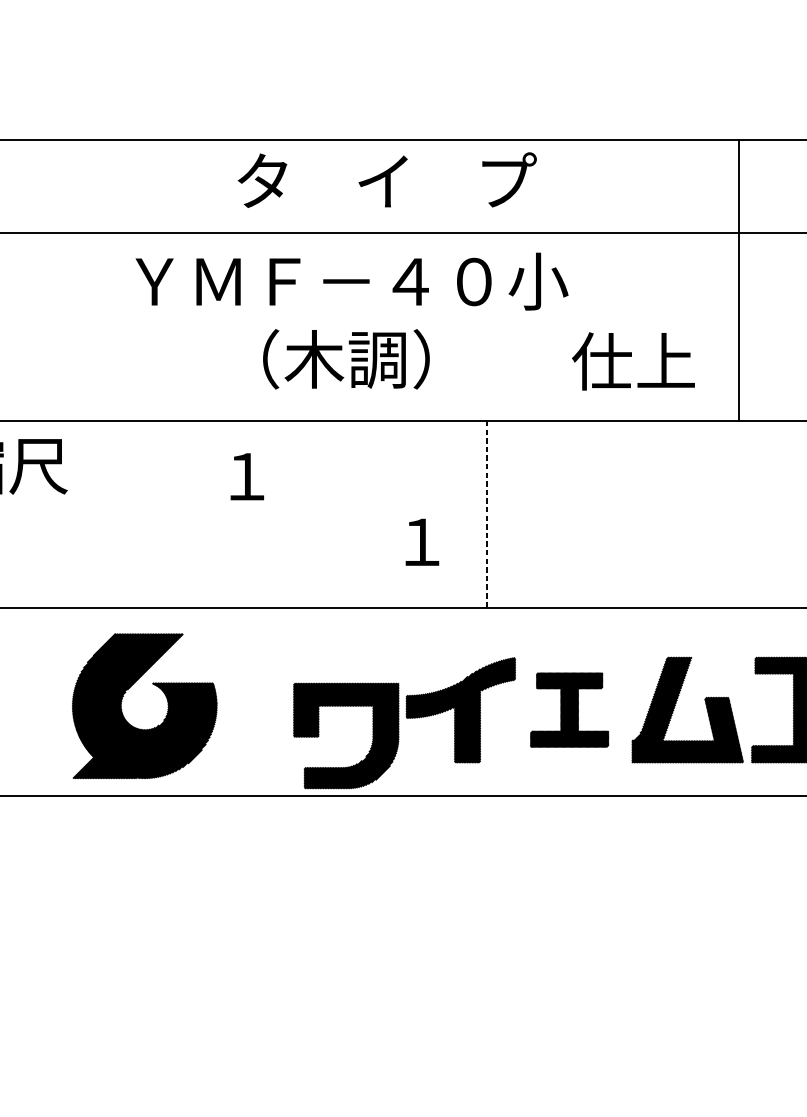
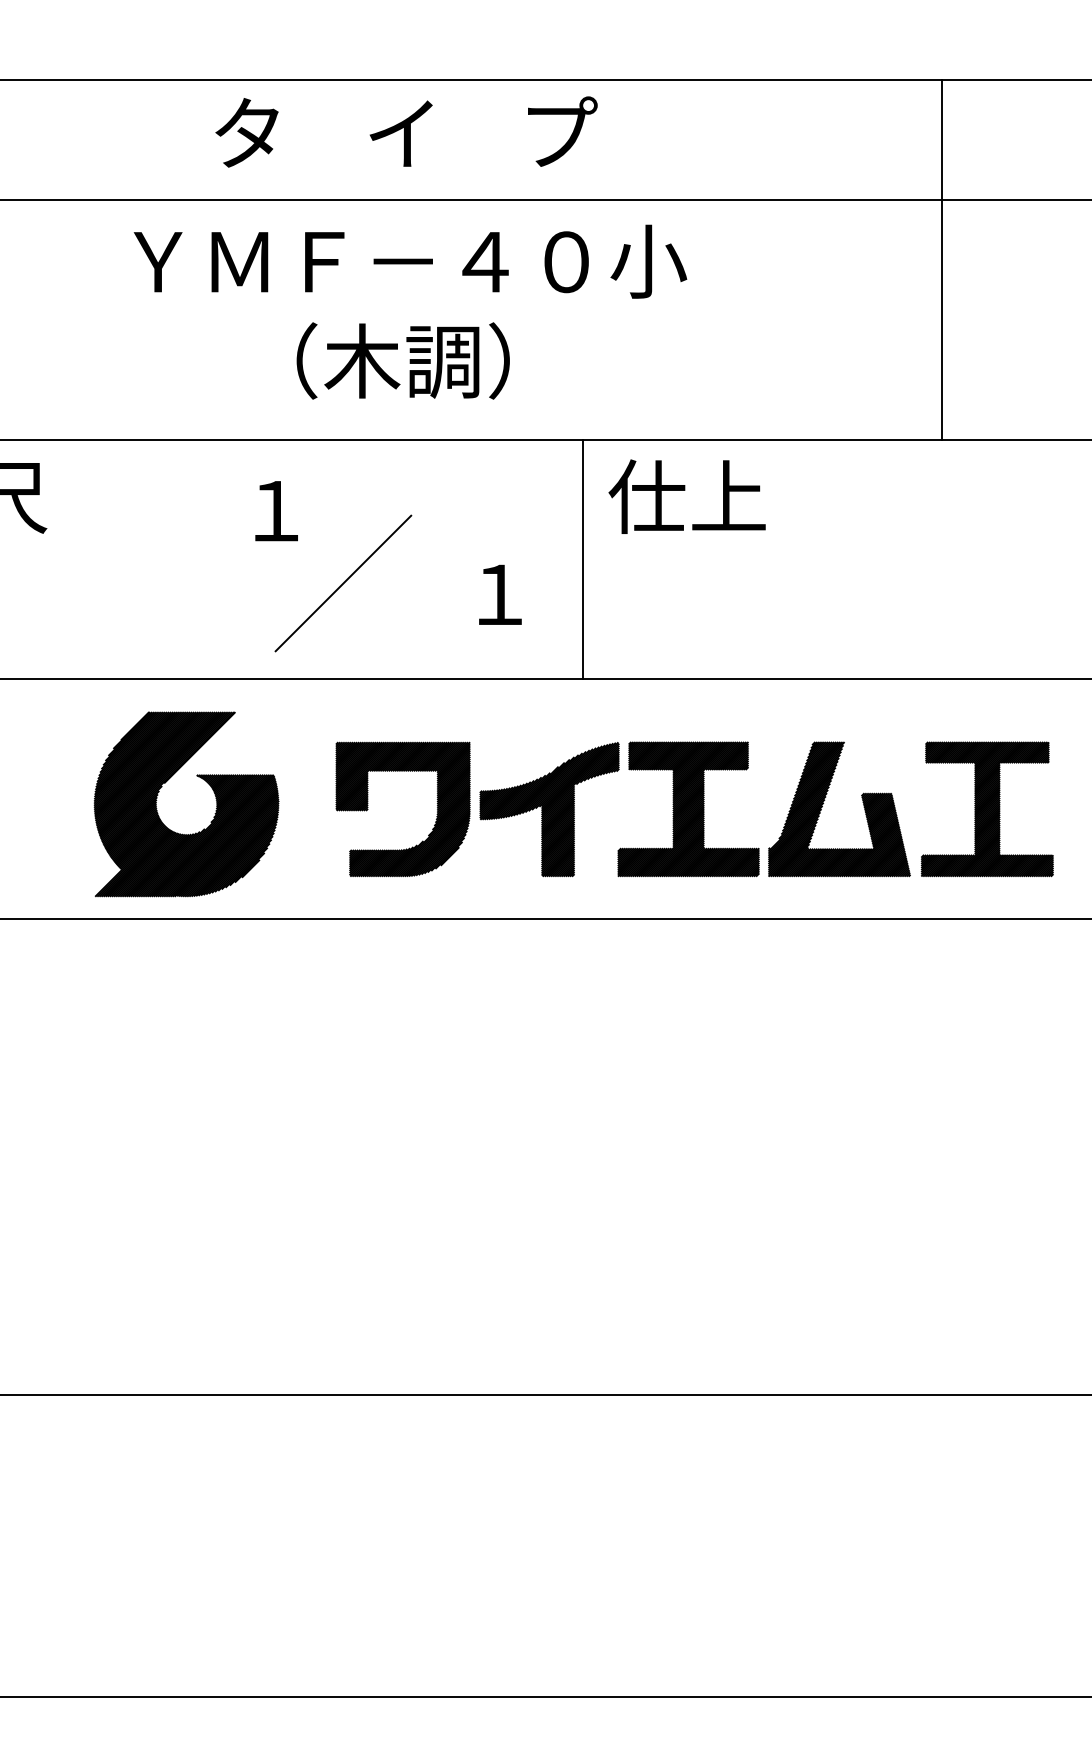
text: (387, 179) -> (406, 131), moved
line: (739, 279) -> (942, 259), moved
text: (632, 361) -> (686, 496), moved
line: (486, 514) -> (582, 559), dashed -> solid
line: (299, 533) -> (343, 583), added
part: (122, 703) -> (157, 800), moved
part: (569, 710) -> (688, 809), size x1.43
part: (319, 736) -> (368, 809), moved

